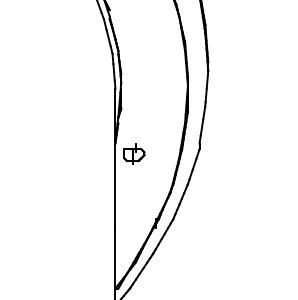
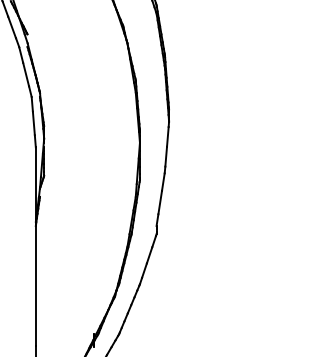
part: (134, 153) -> (63, 240), removed

